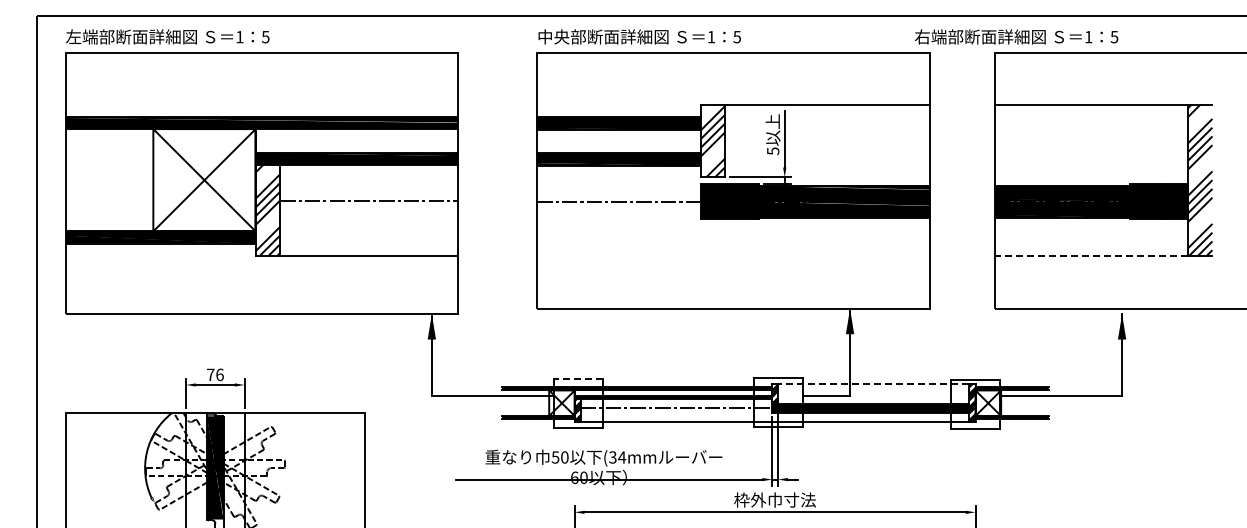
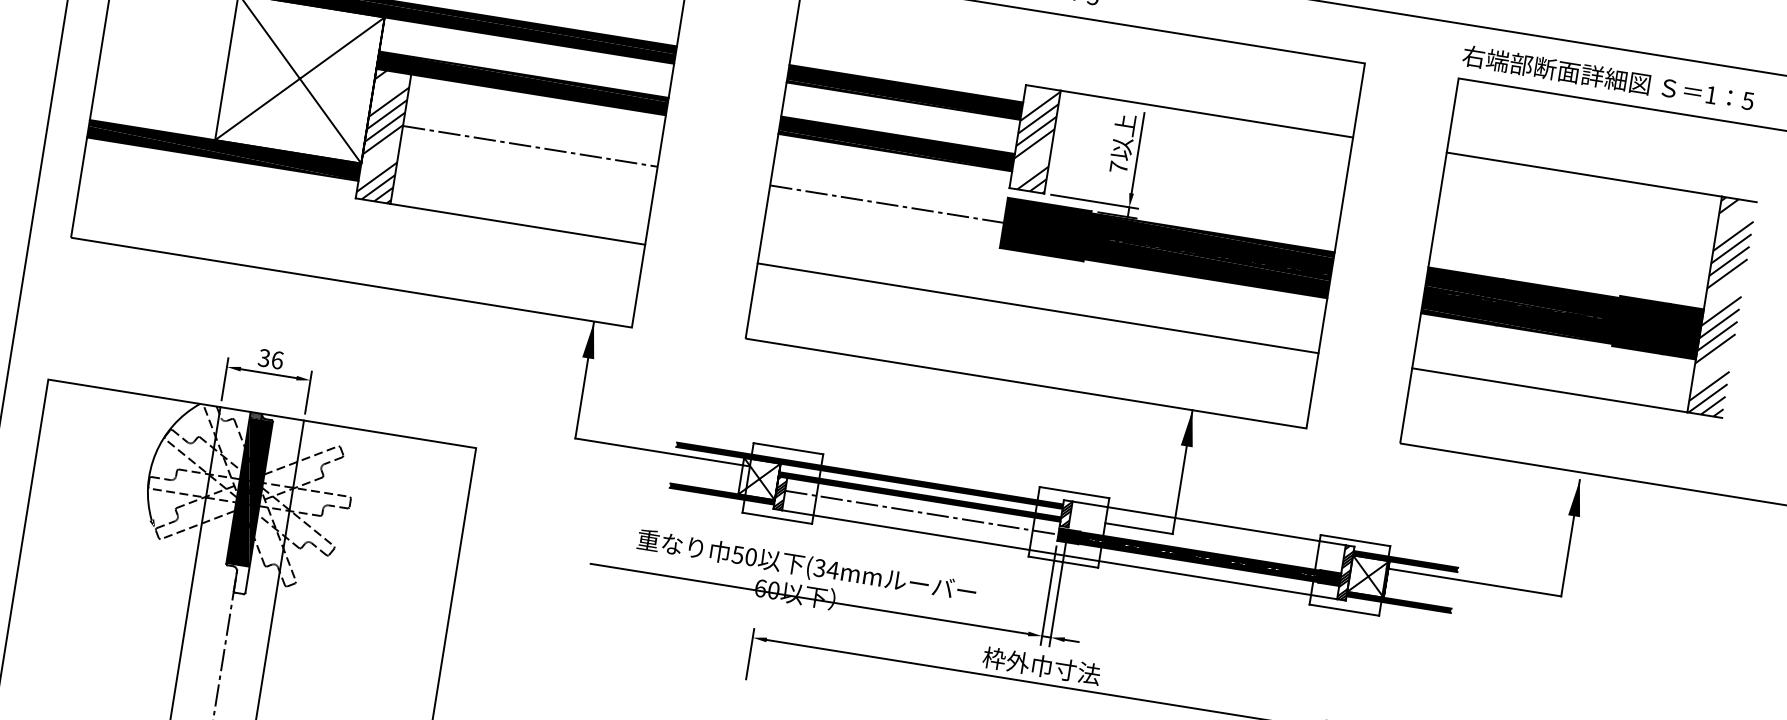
text: (1016, 36) -> (1608, 77), moved
text: (773, 151) -> (1119, 167), 5 -> 7
line: (733, 256) -> (1038, 308), added
line: (1091, 256) -> (1549, 390), dashed -> solid
text: (210, 374) -> (264, 357), 76 -> 36
line: (577, 379) -> (787, 448), dashed -> solid
line: (873, 384) -> (1208, 523), dashed -> solid

